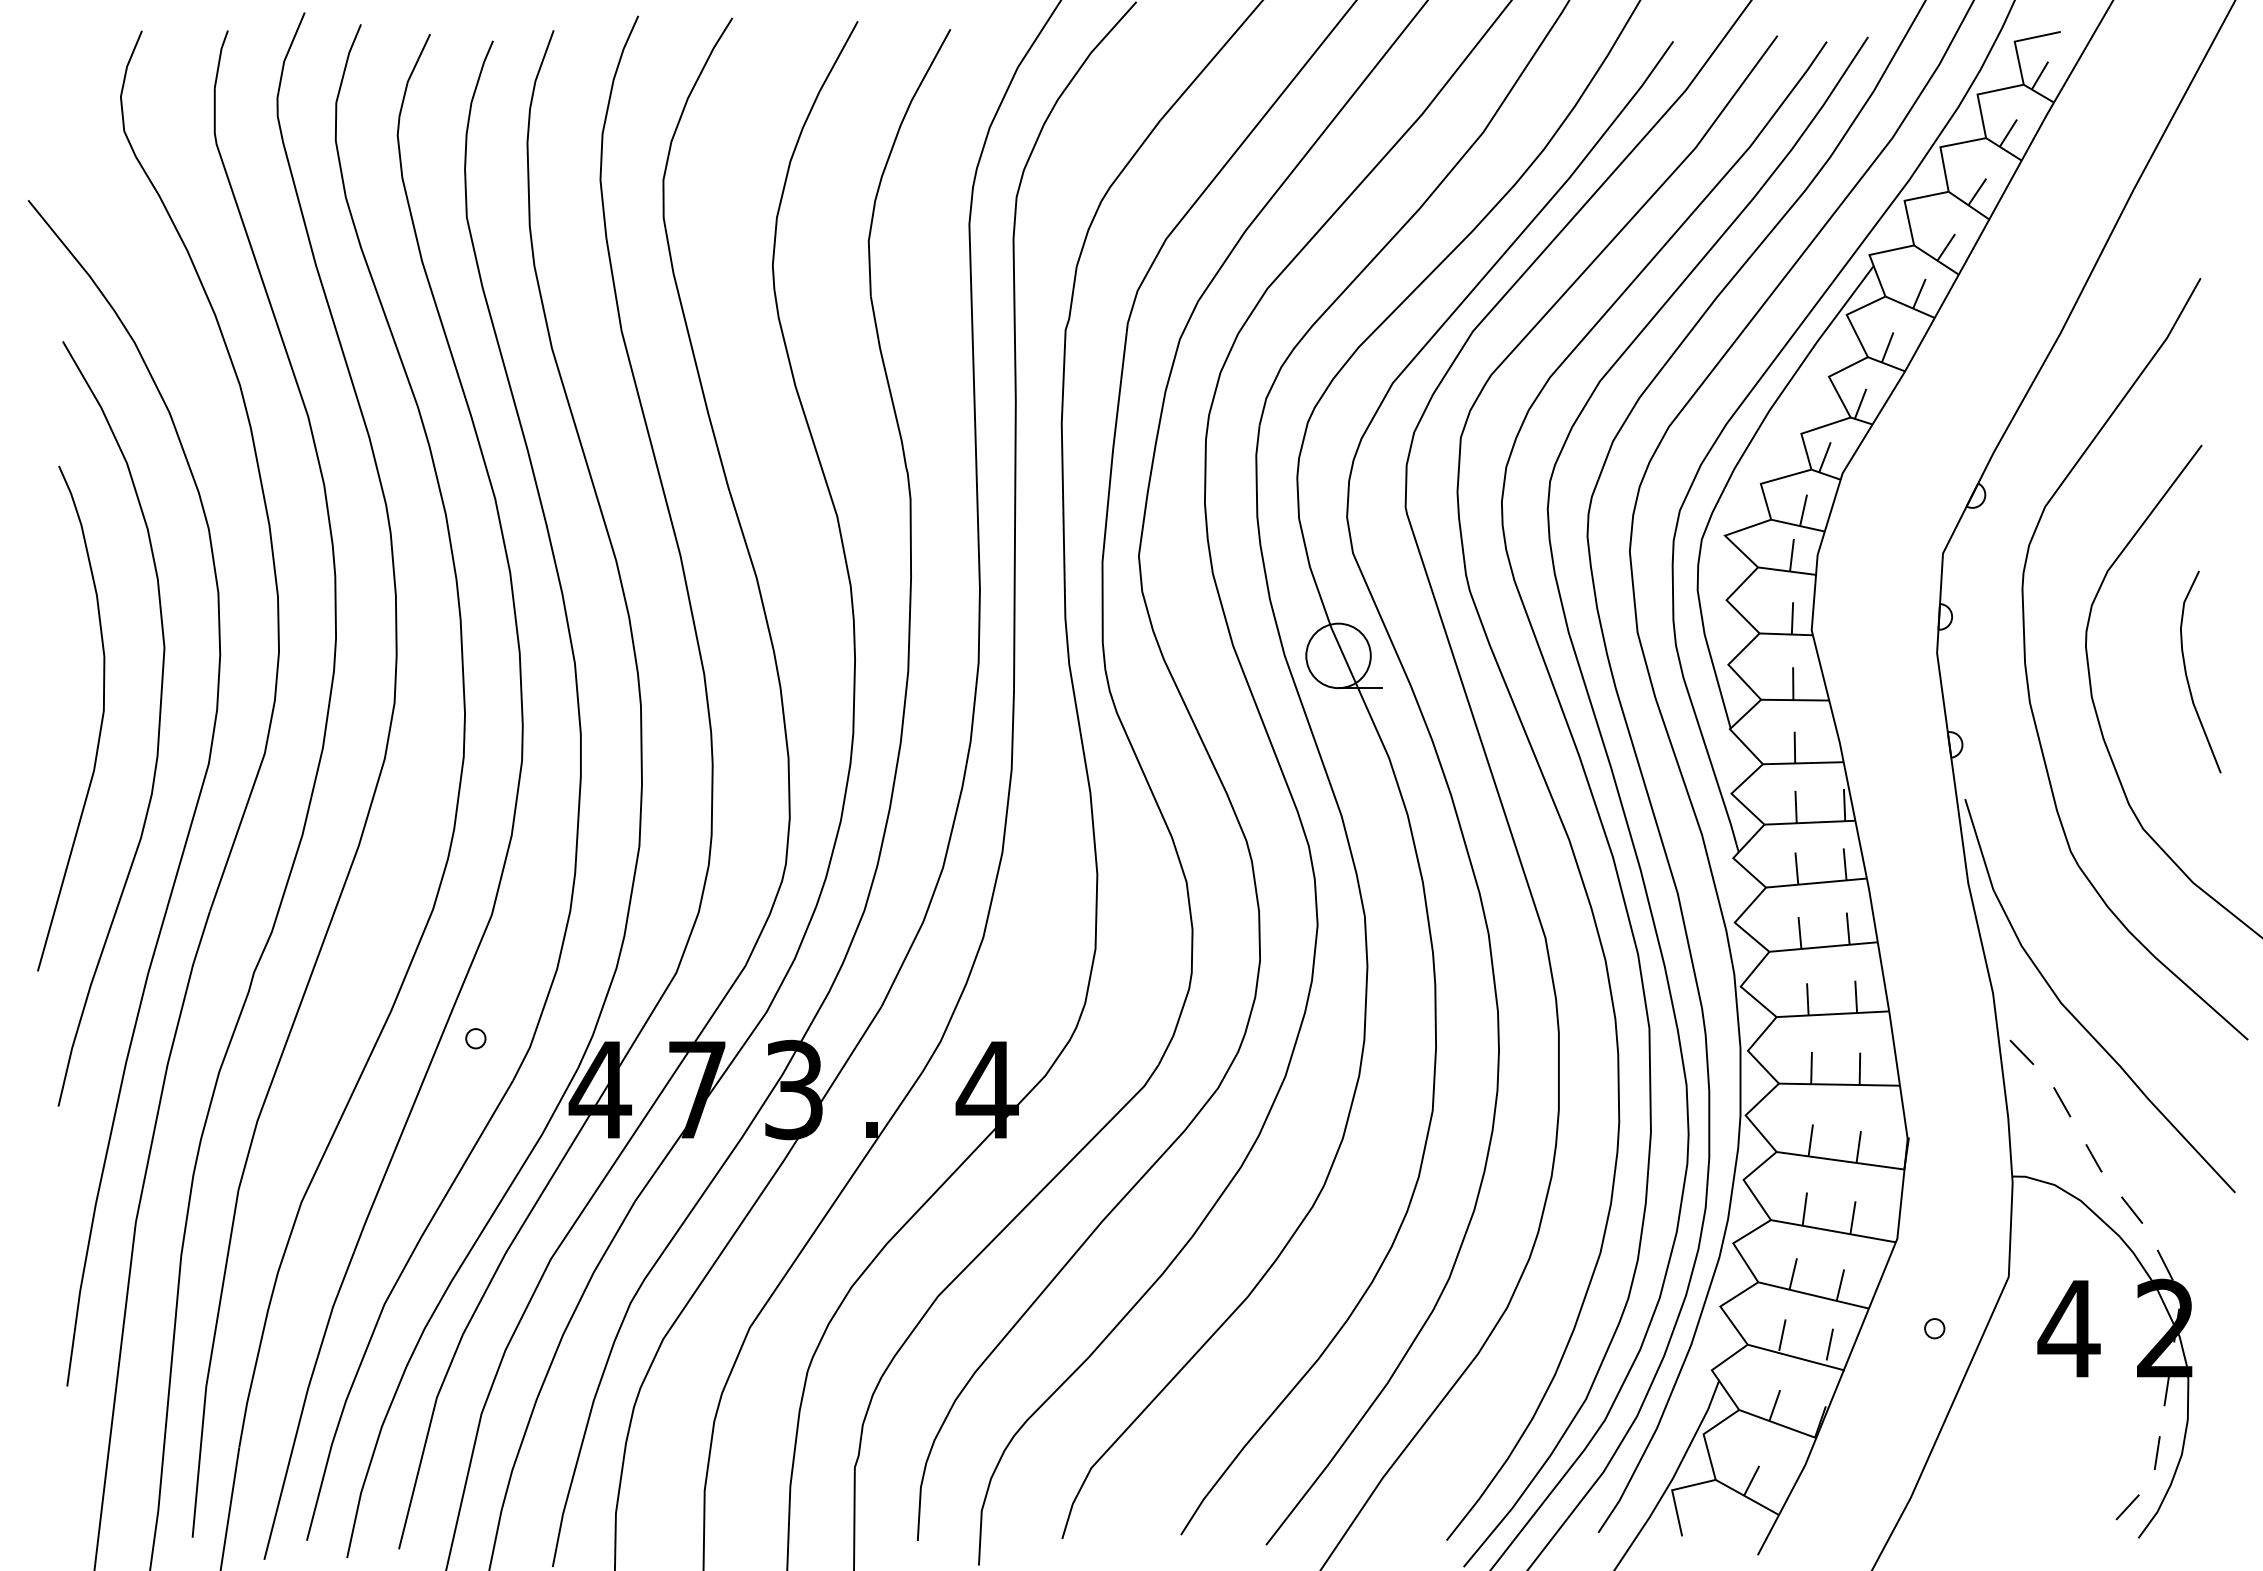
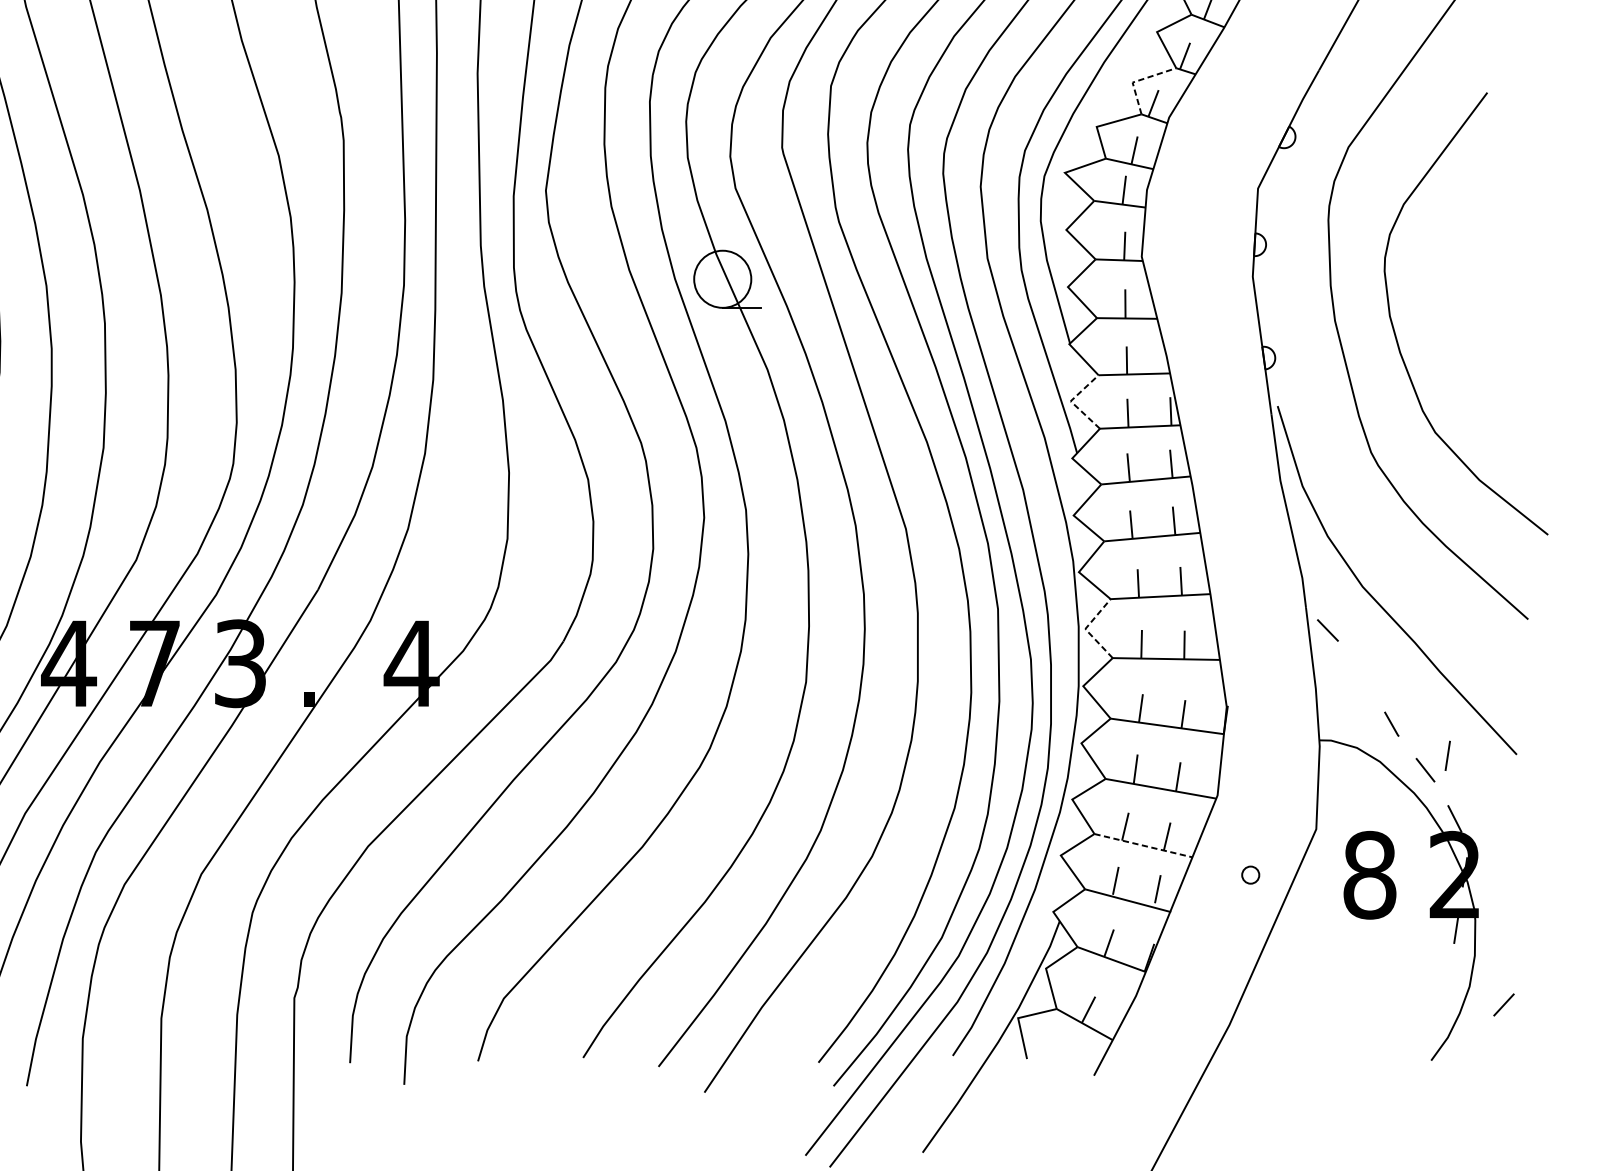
line: (1808, 431) -> (1138, 80), solid -> dashed
curve: (2187, 675) -> (1474, 296), removed
line: (1731, 793) -> (1070, 401), solid -> dashed
line: (1747, 1050) -> (1084, 628), solid -> dashed
line: (2062, 1102) -> (1363, 674), removed
line: (1813, 1295) -> (1143, 845), solid -> dashed
text: (2068, 1328) -> (1369, 874), 4 -> 8
line: (2156, 1452) -> (1447, 755), moved
line: (2127, 1507) -> (1503, 1005), moved

